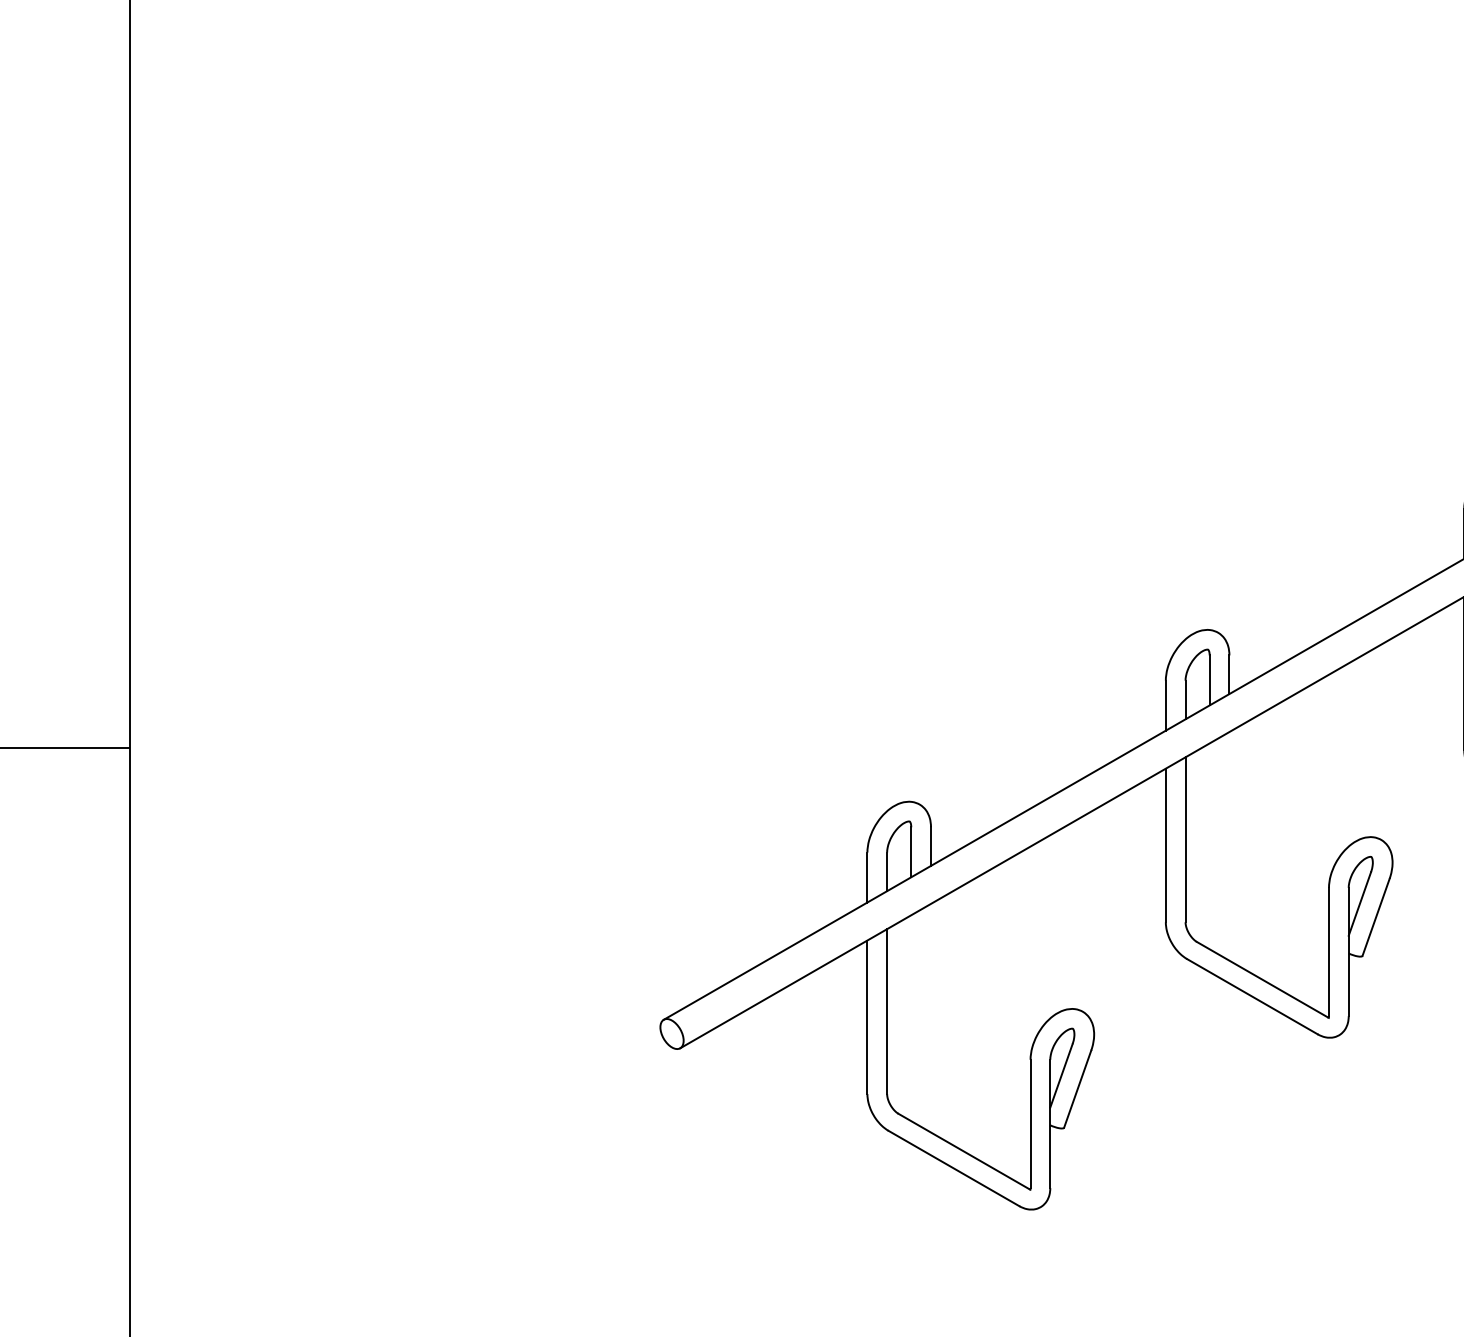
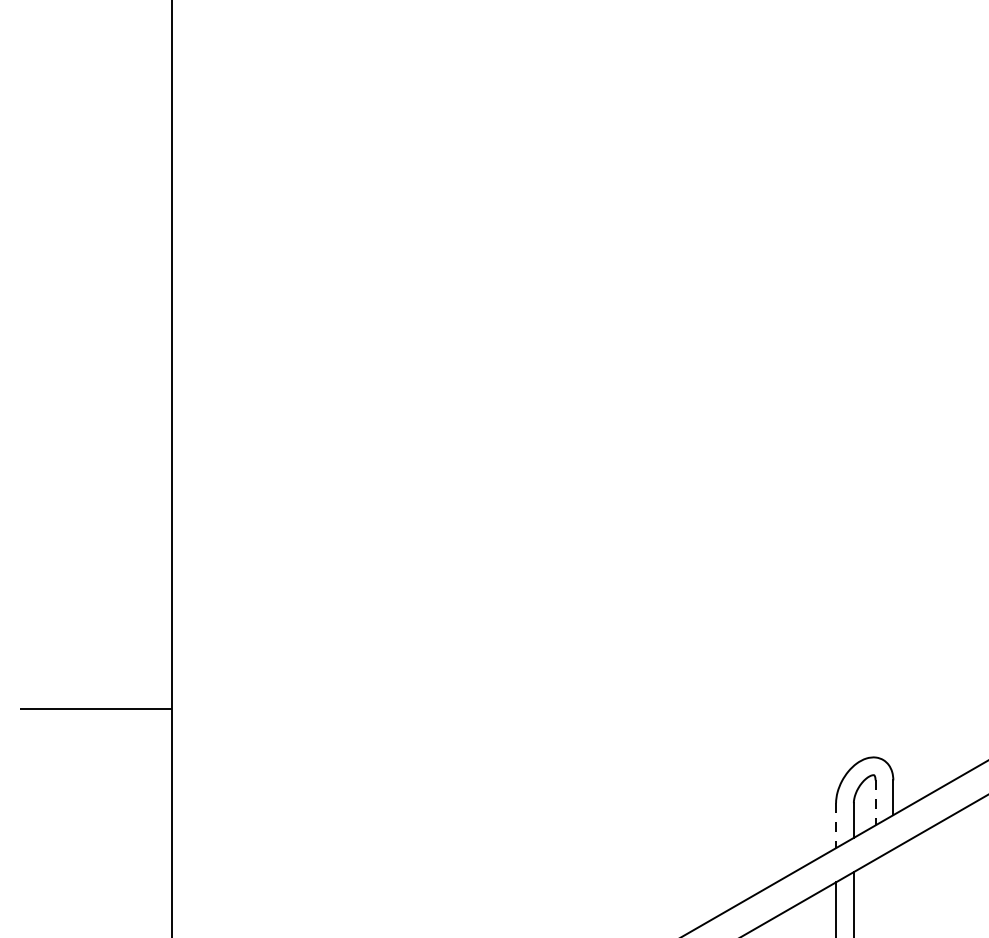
line: (911, 852) -> (875, 803), solid -> dashed
line: (867, 877) -> (836, 825), solid -> dashed

